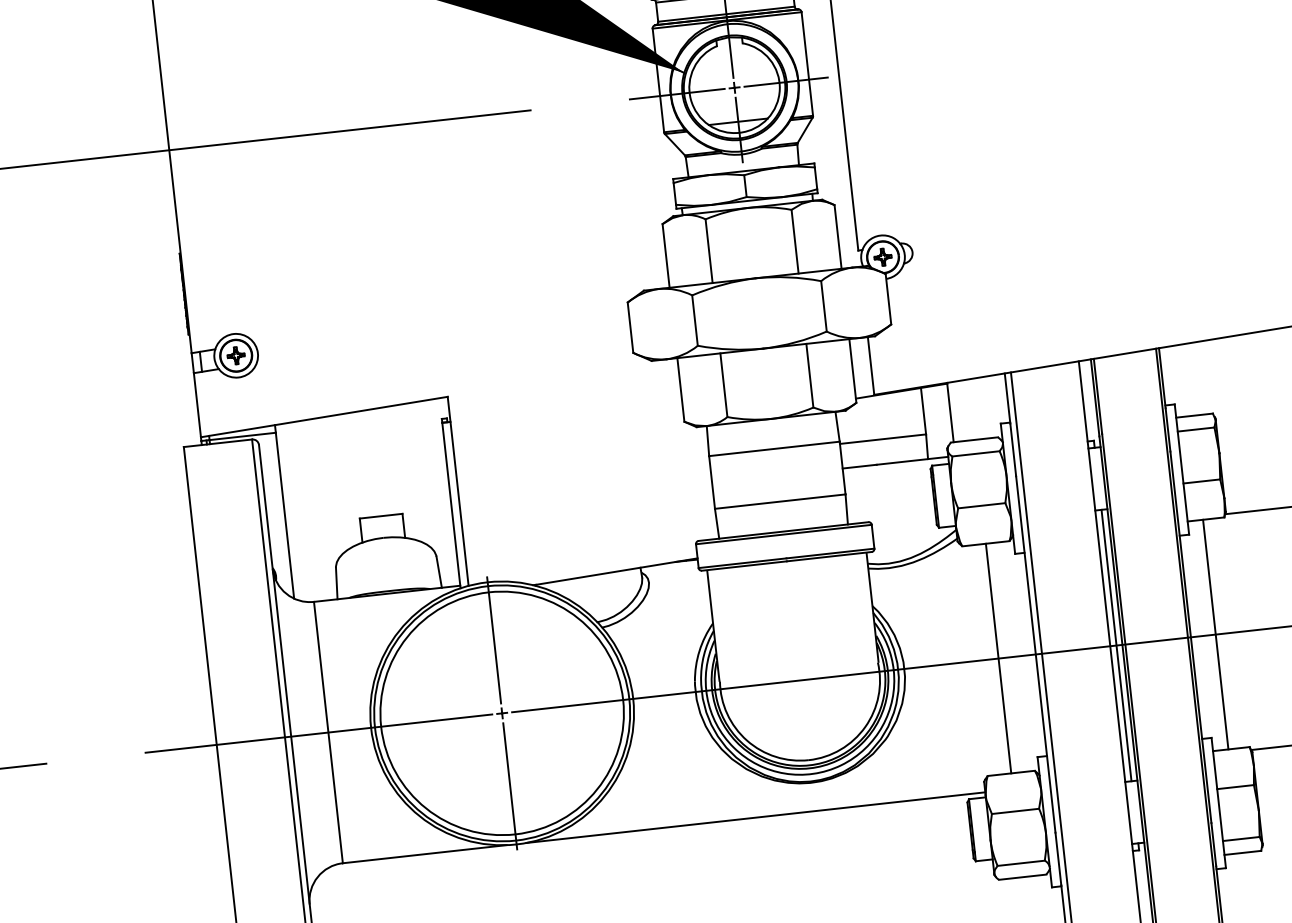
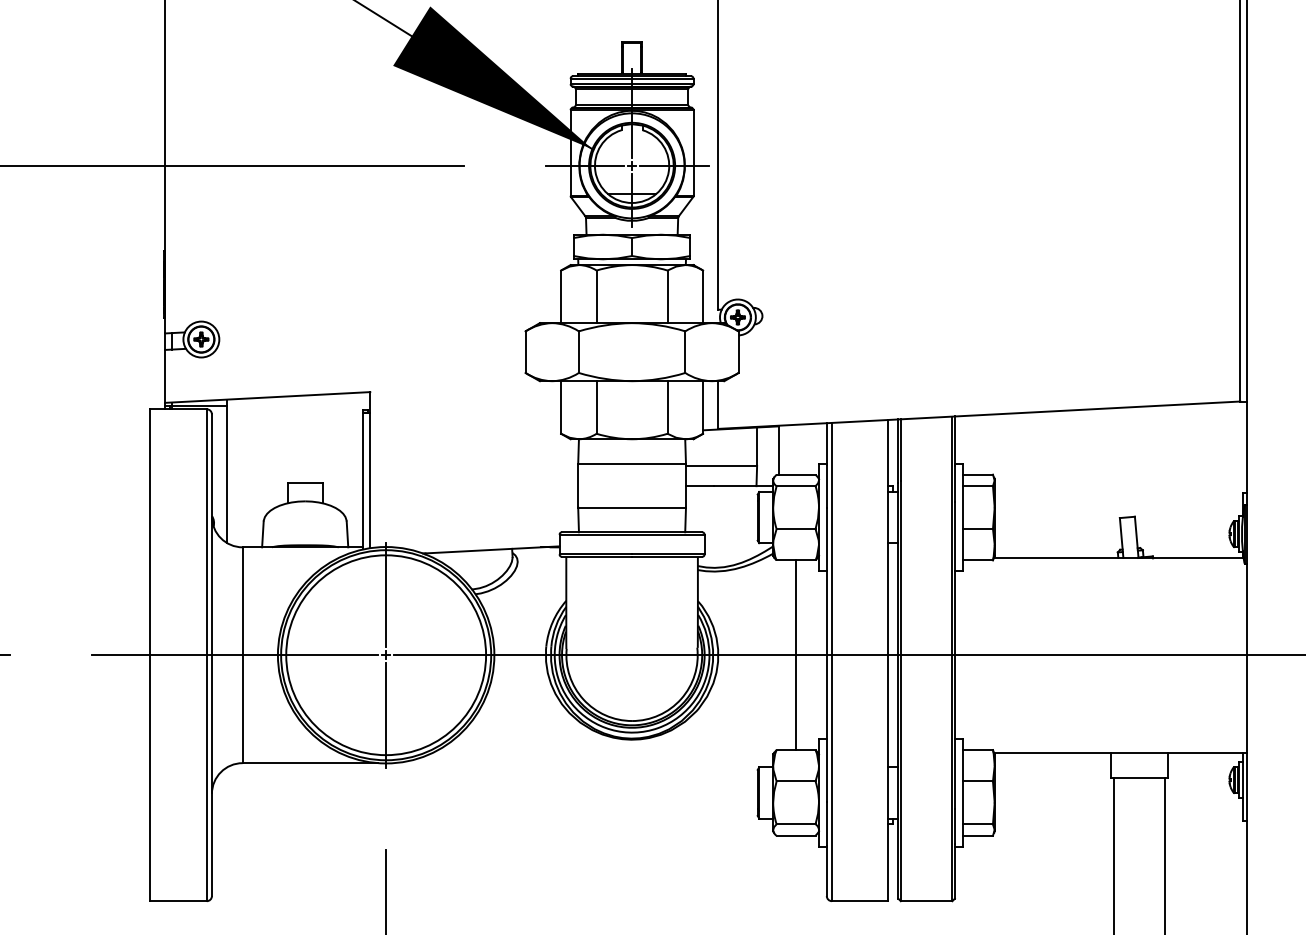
line: (1215, 634) -> (975, 655), removed
line: (1116, 645) -> (893, 655), removed
line: (755, 818) -> (583, 763), removed

